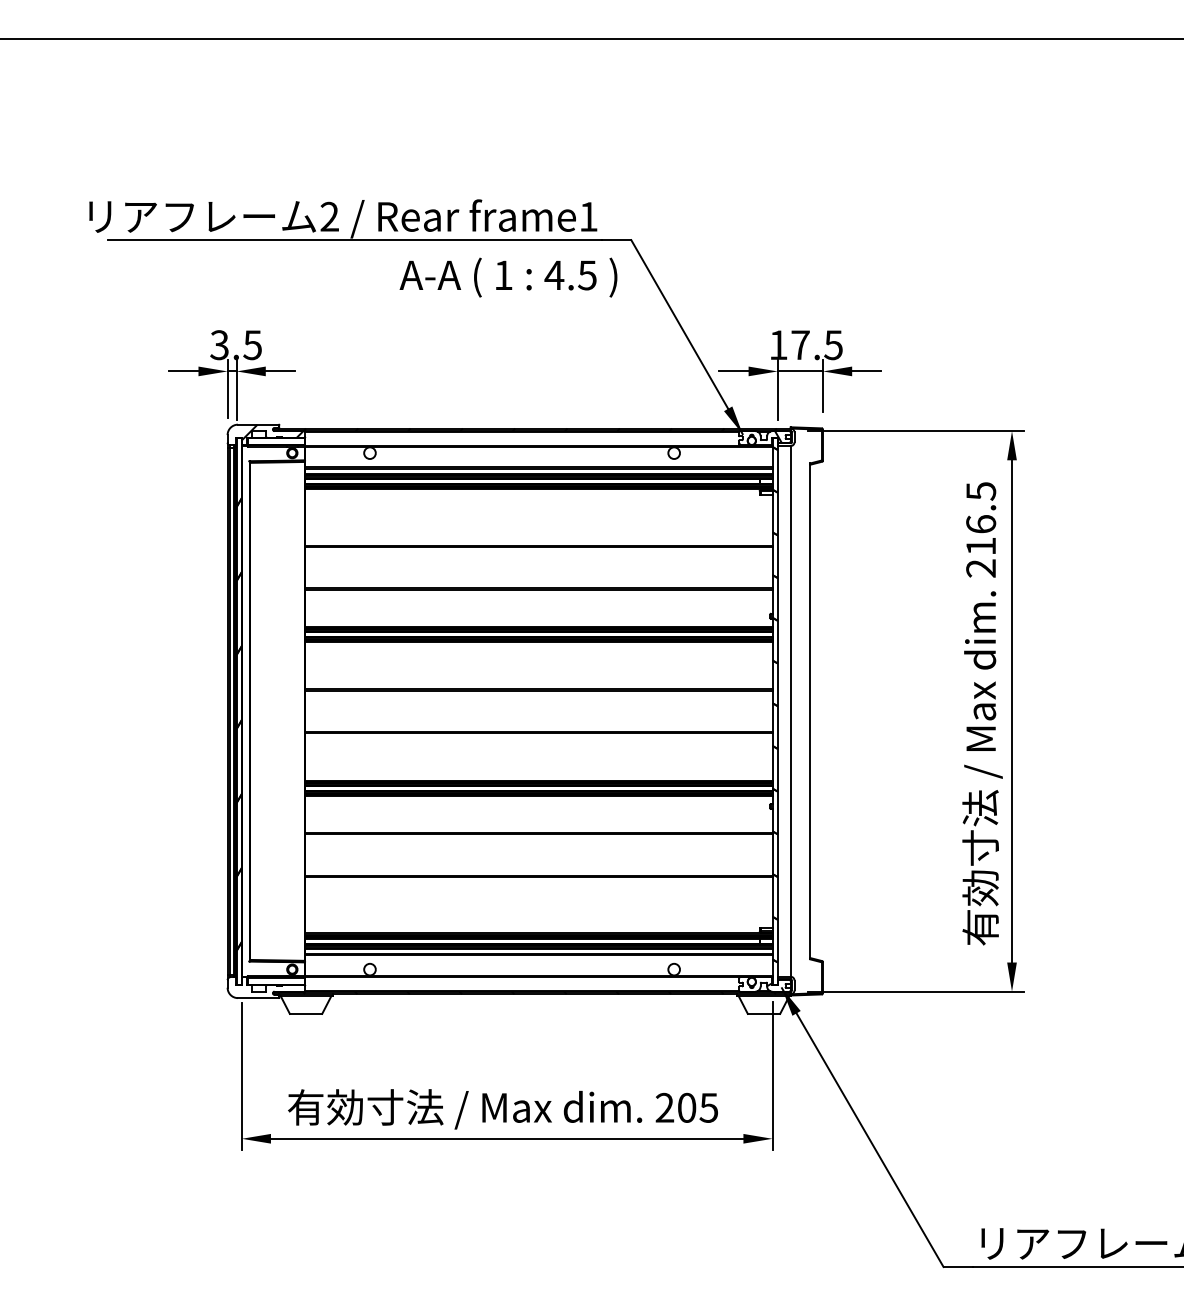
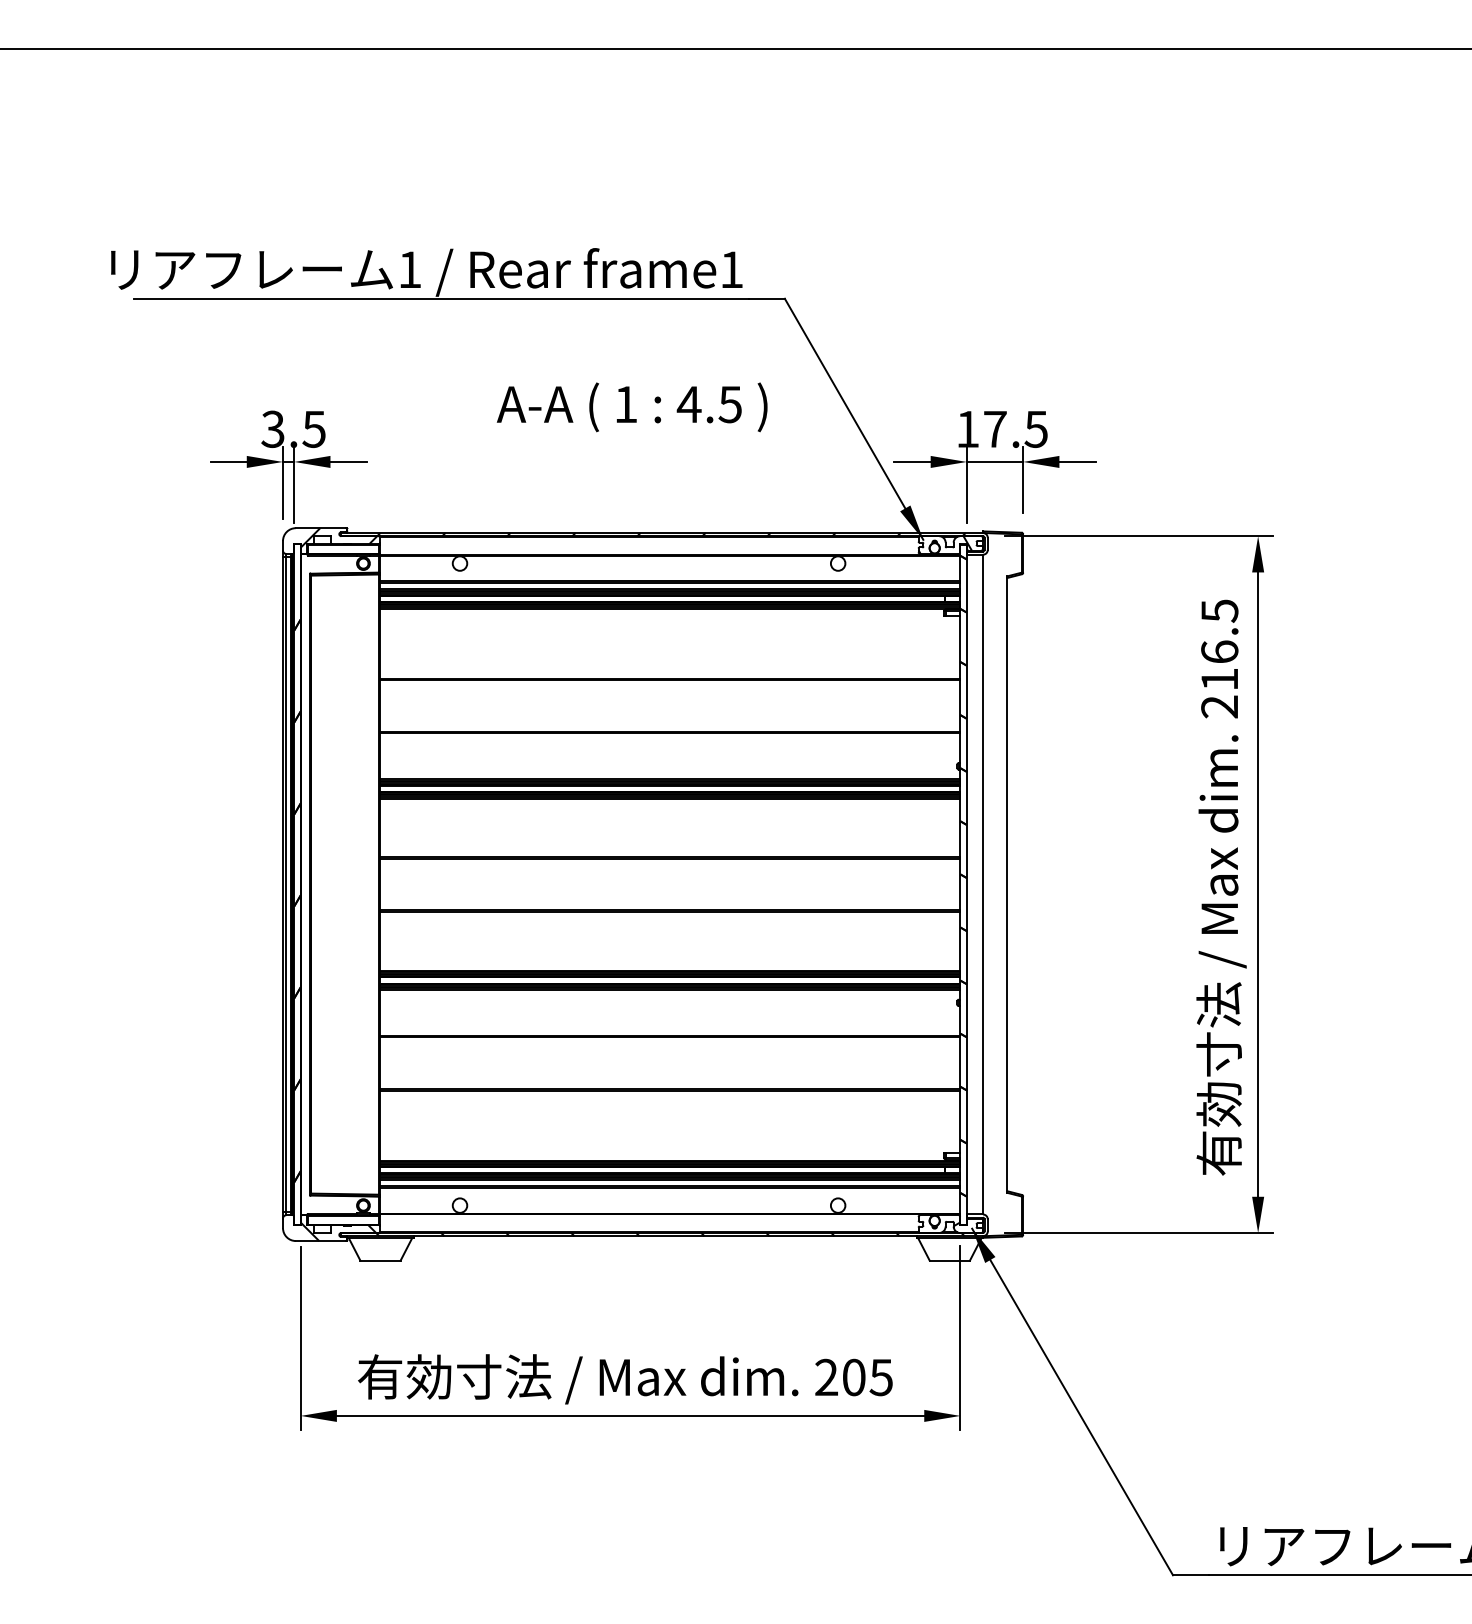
text: (329, 216) -> (409, 269), 2 -> 1
text: (507, 277) -> (631, 407), moved
hatch: (272, 990) -> (338, 1231), added

